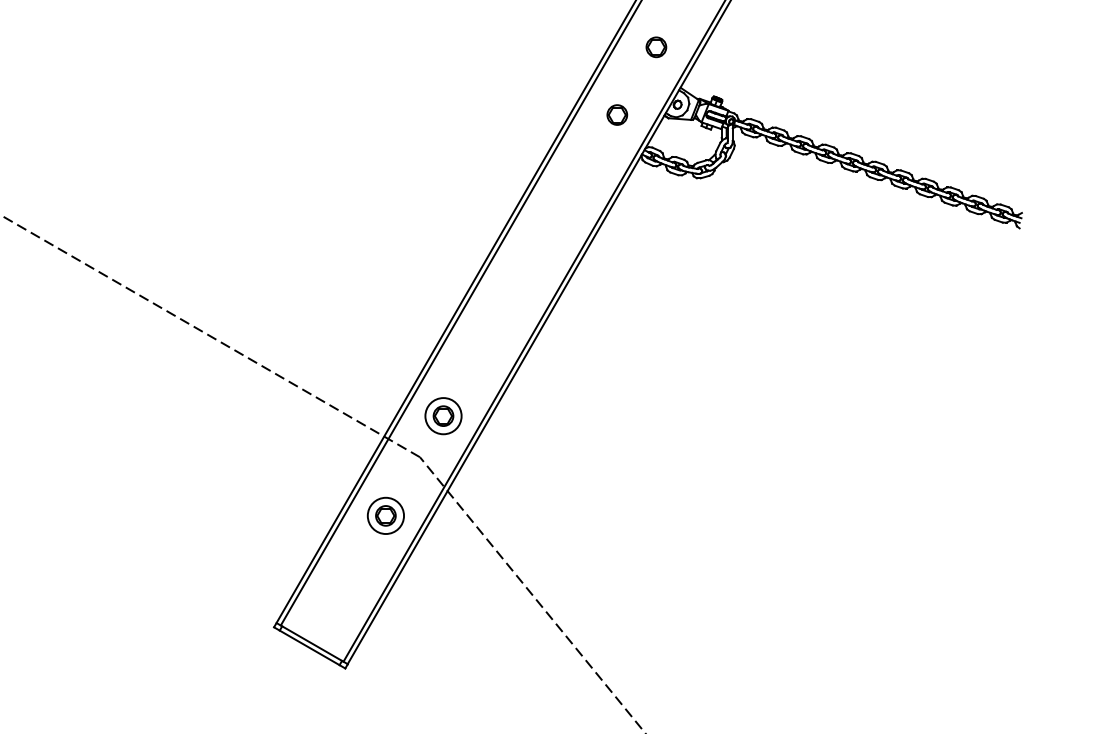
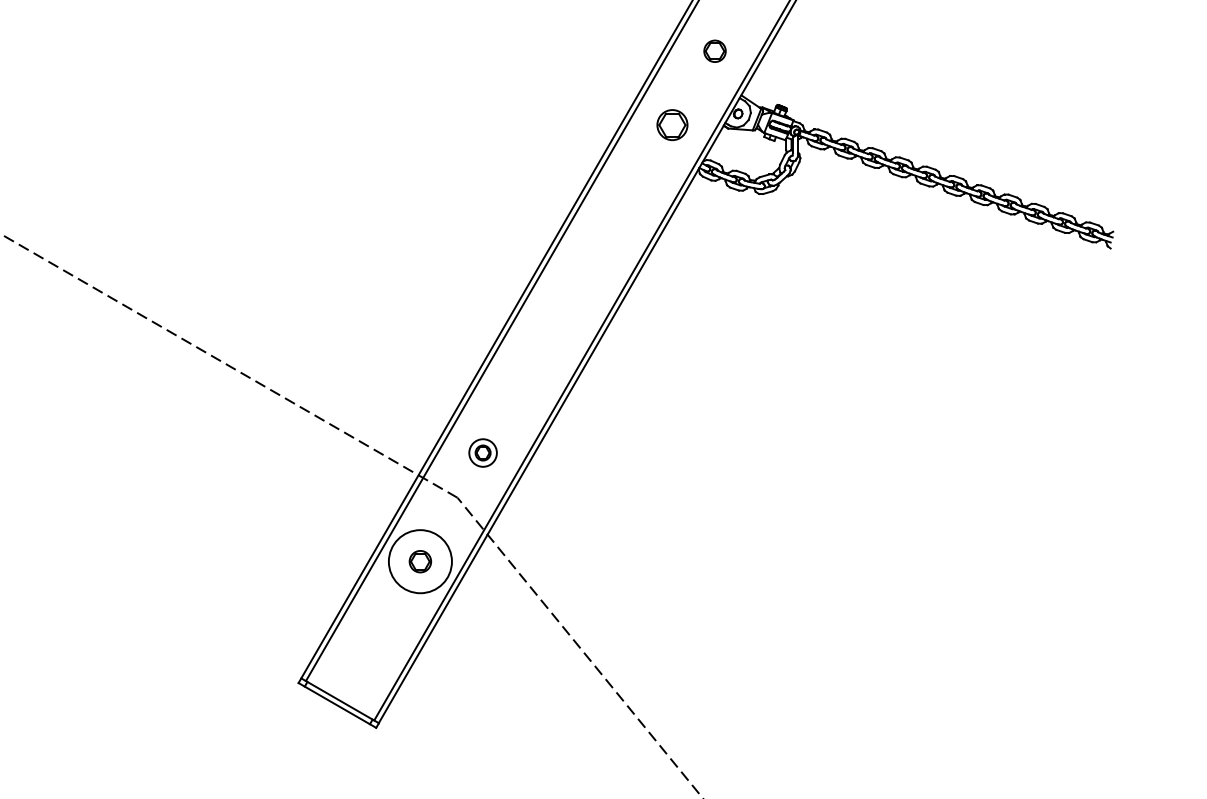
part: (617, 114) -> (672, 124), size x1.4
part: (442, 415) -> (482, 452), size x0.7
circle: (385, 515) -> (420, 561), size x1.6

